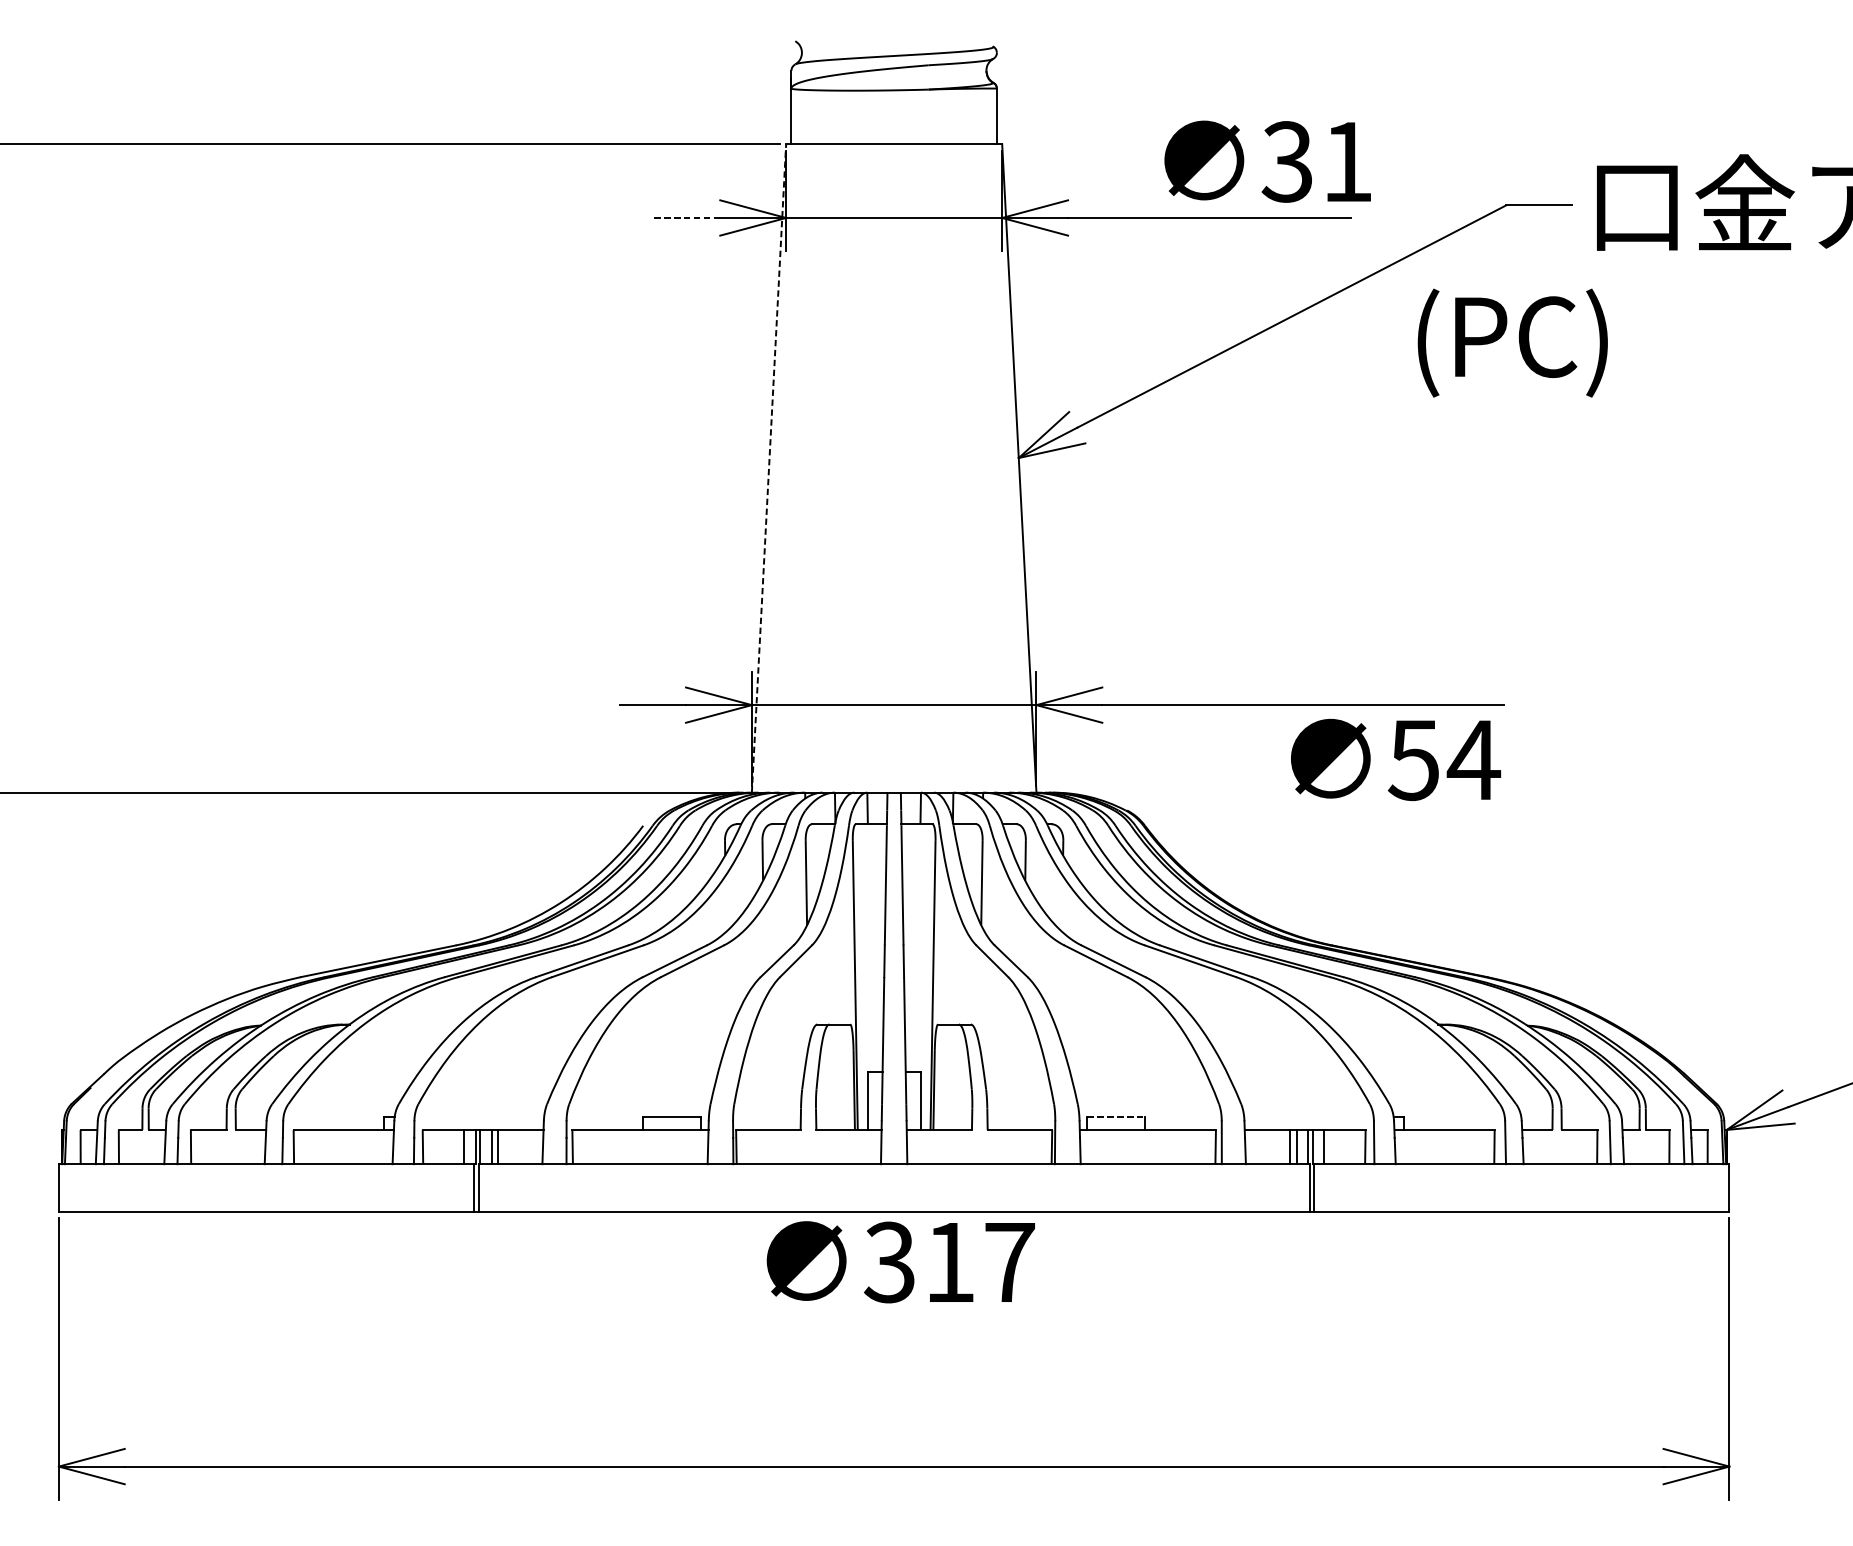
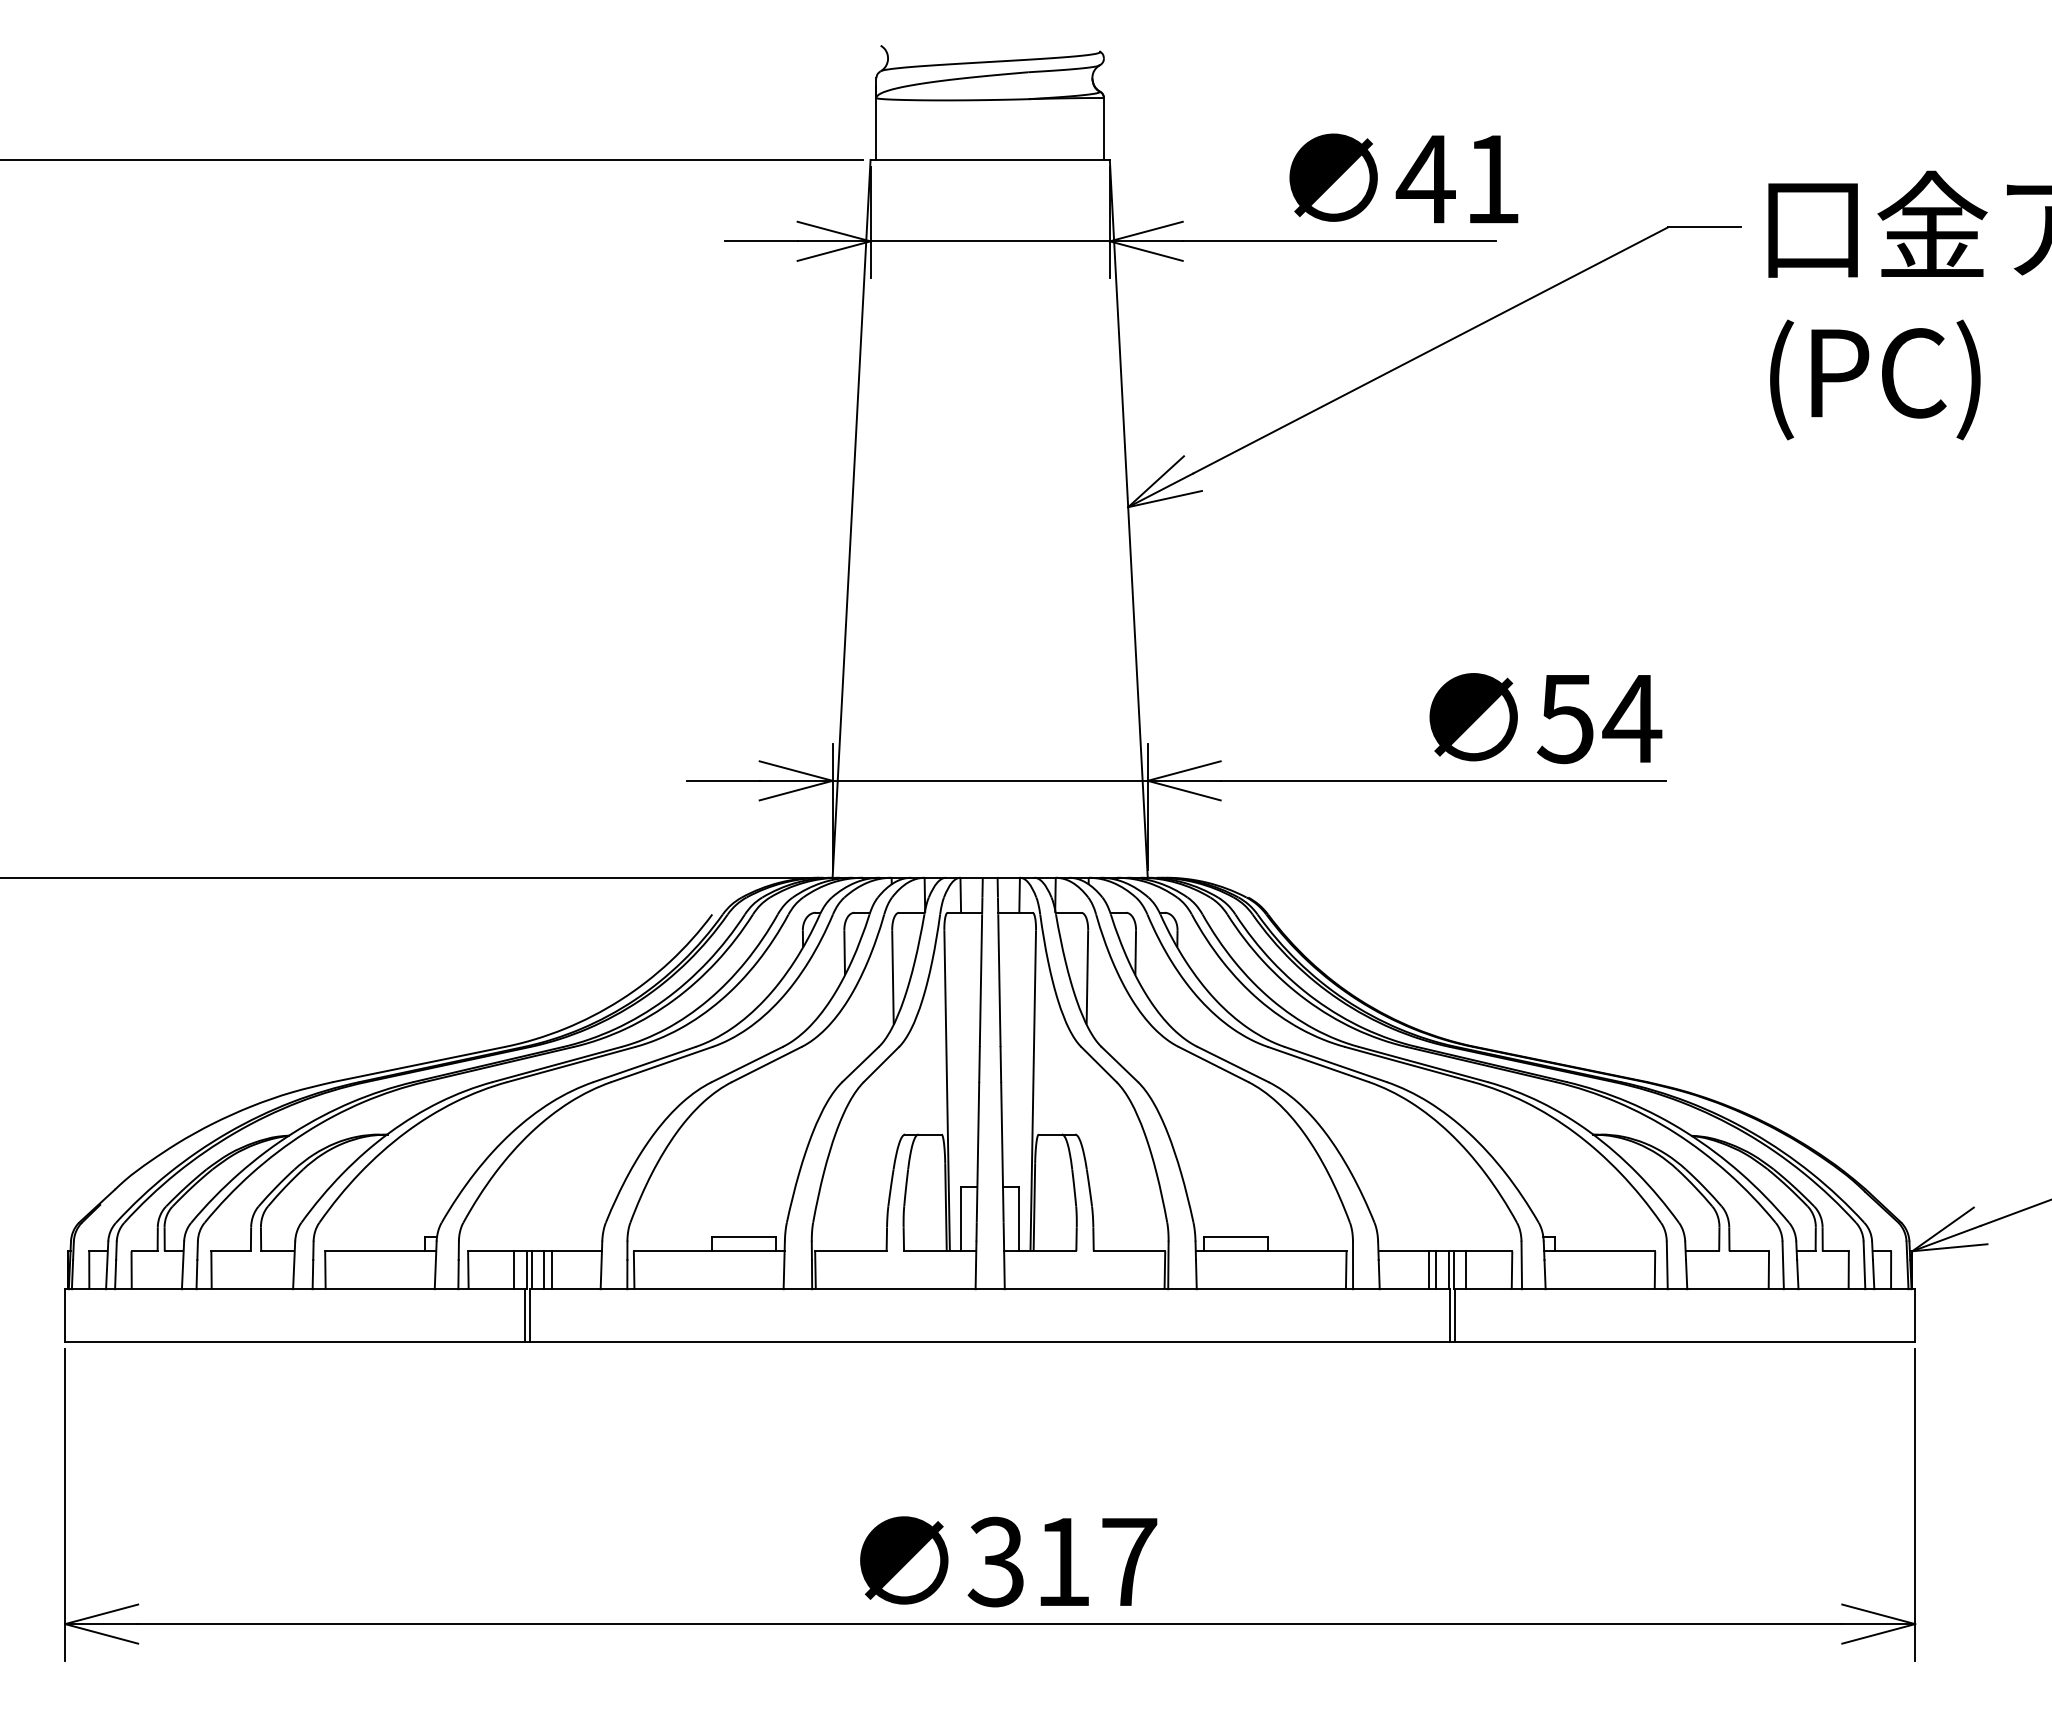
text: (1287, 162) -> (1425, 179), 31 -> 41
line: (686, 218) -> (760, 241), dashed -> solid
text: (1512, 342) -> (1875, 379), moved
line: (768, 468) -> (851, 518), dashed -> solid
text: (1395, 759) -> (1545, 718), moved
line: (1116, 1116) -> (1236, 1236), dashed -> solid
text: (900, 1261) -> (1008, 1561), moved

